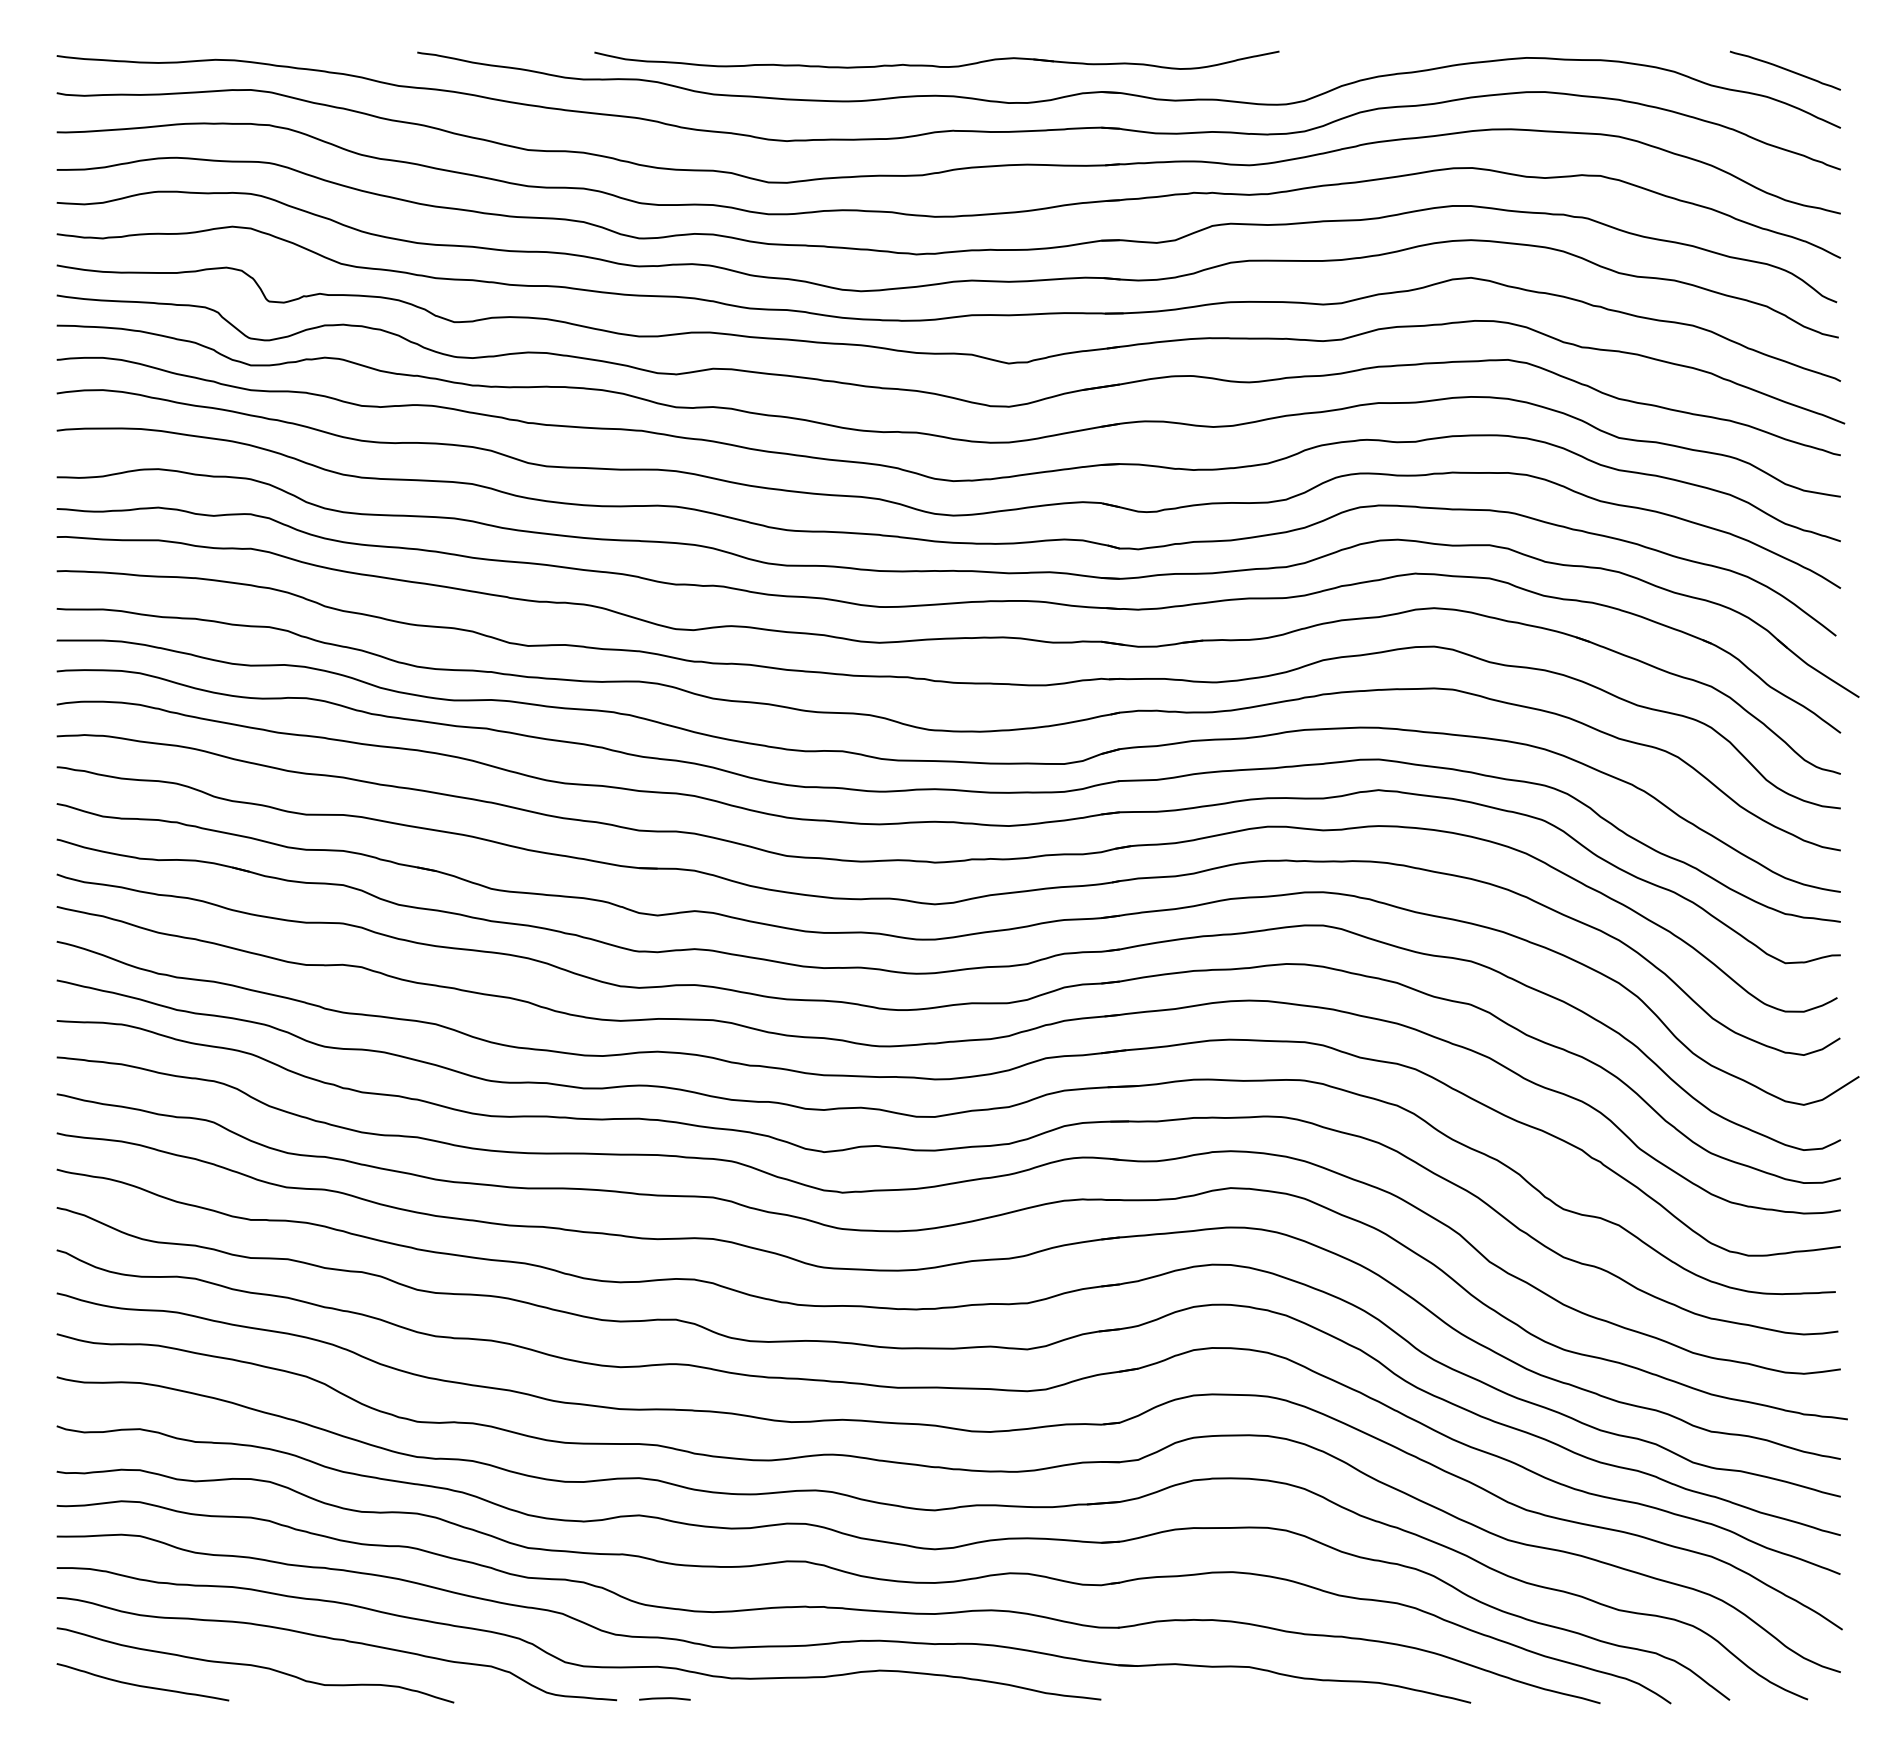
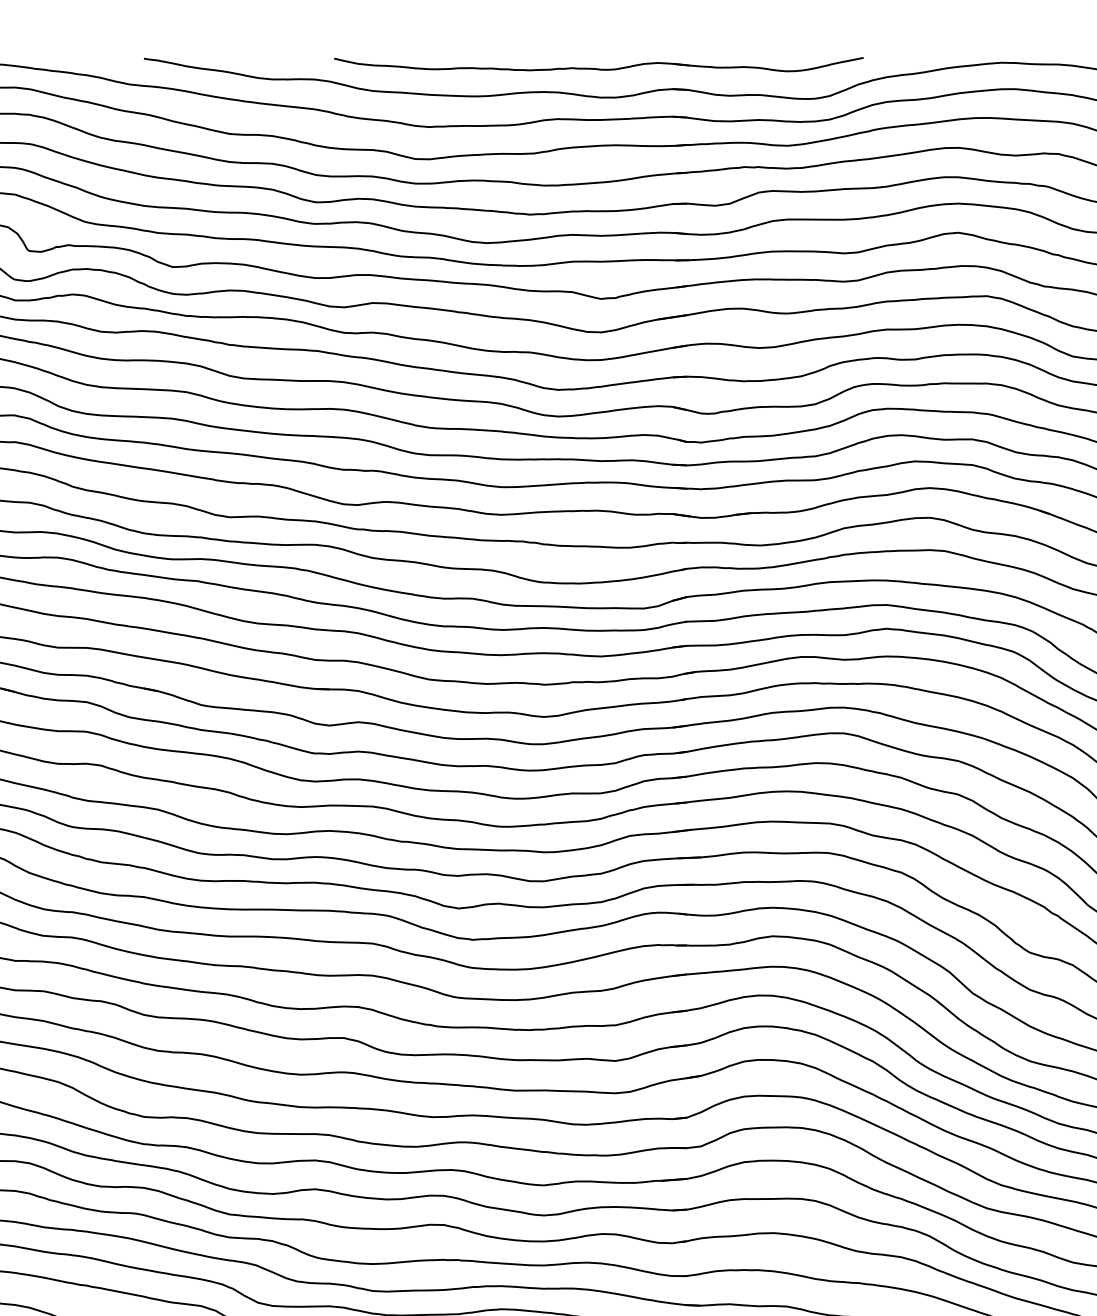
part: (936, 59) -> (598, 64), moved

